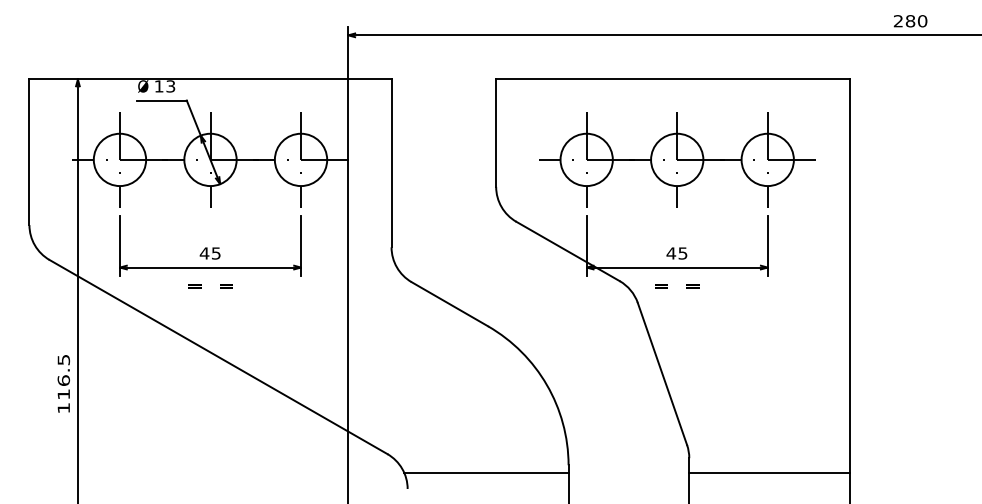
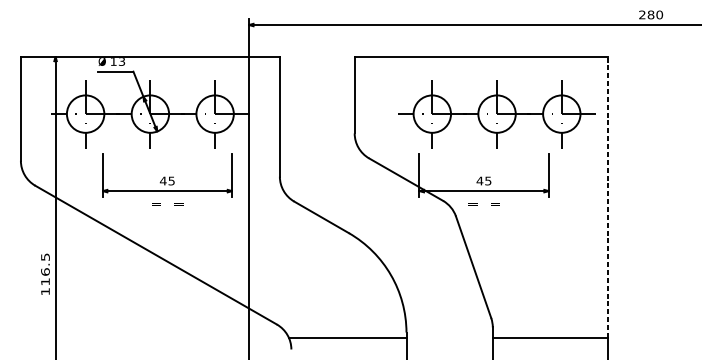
part: (677, 159) -> (497, 113), moved
part: (210, 251) -> (167, 179), moved
line: (850, 276) -> (608, 197), solid -> dashed

